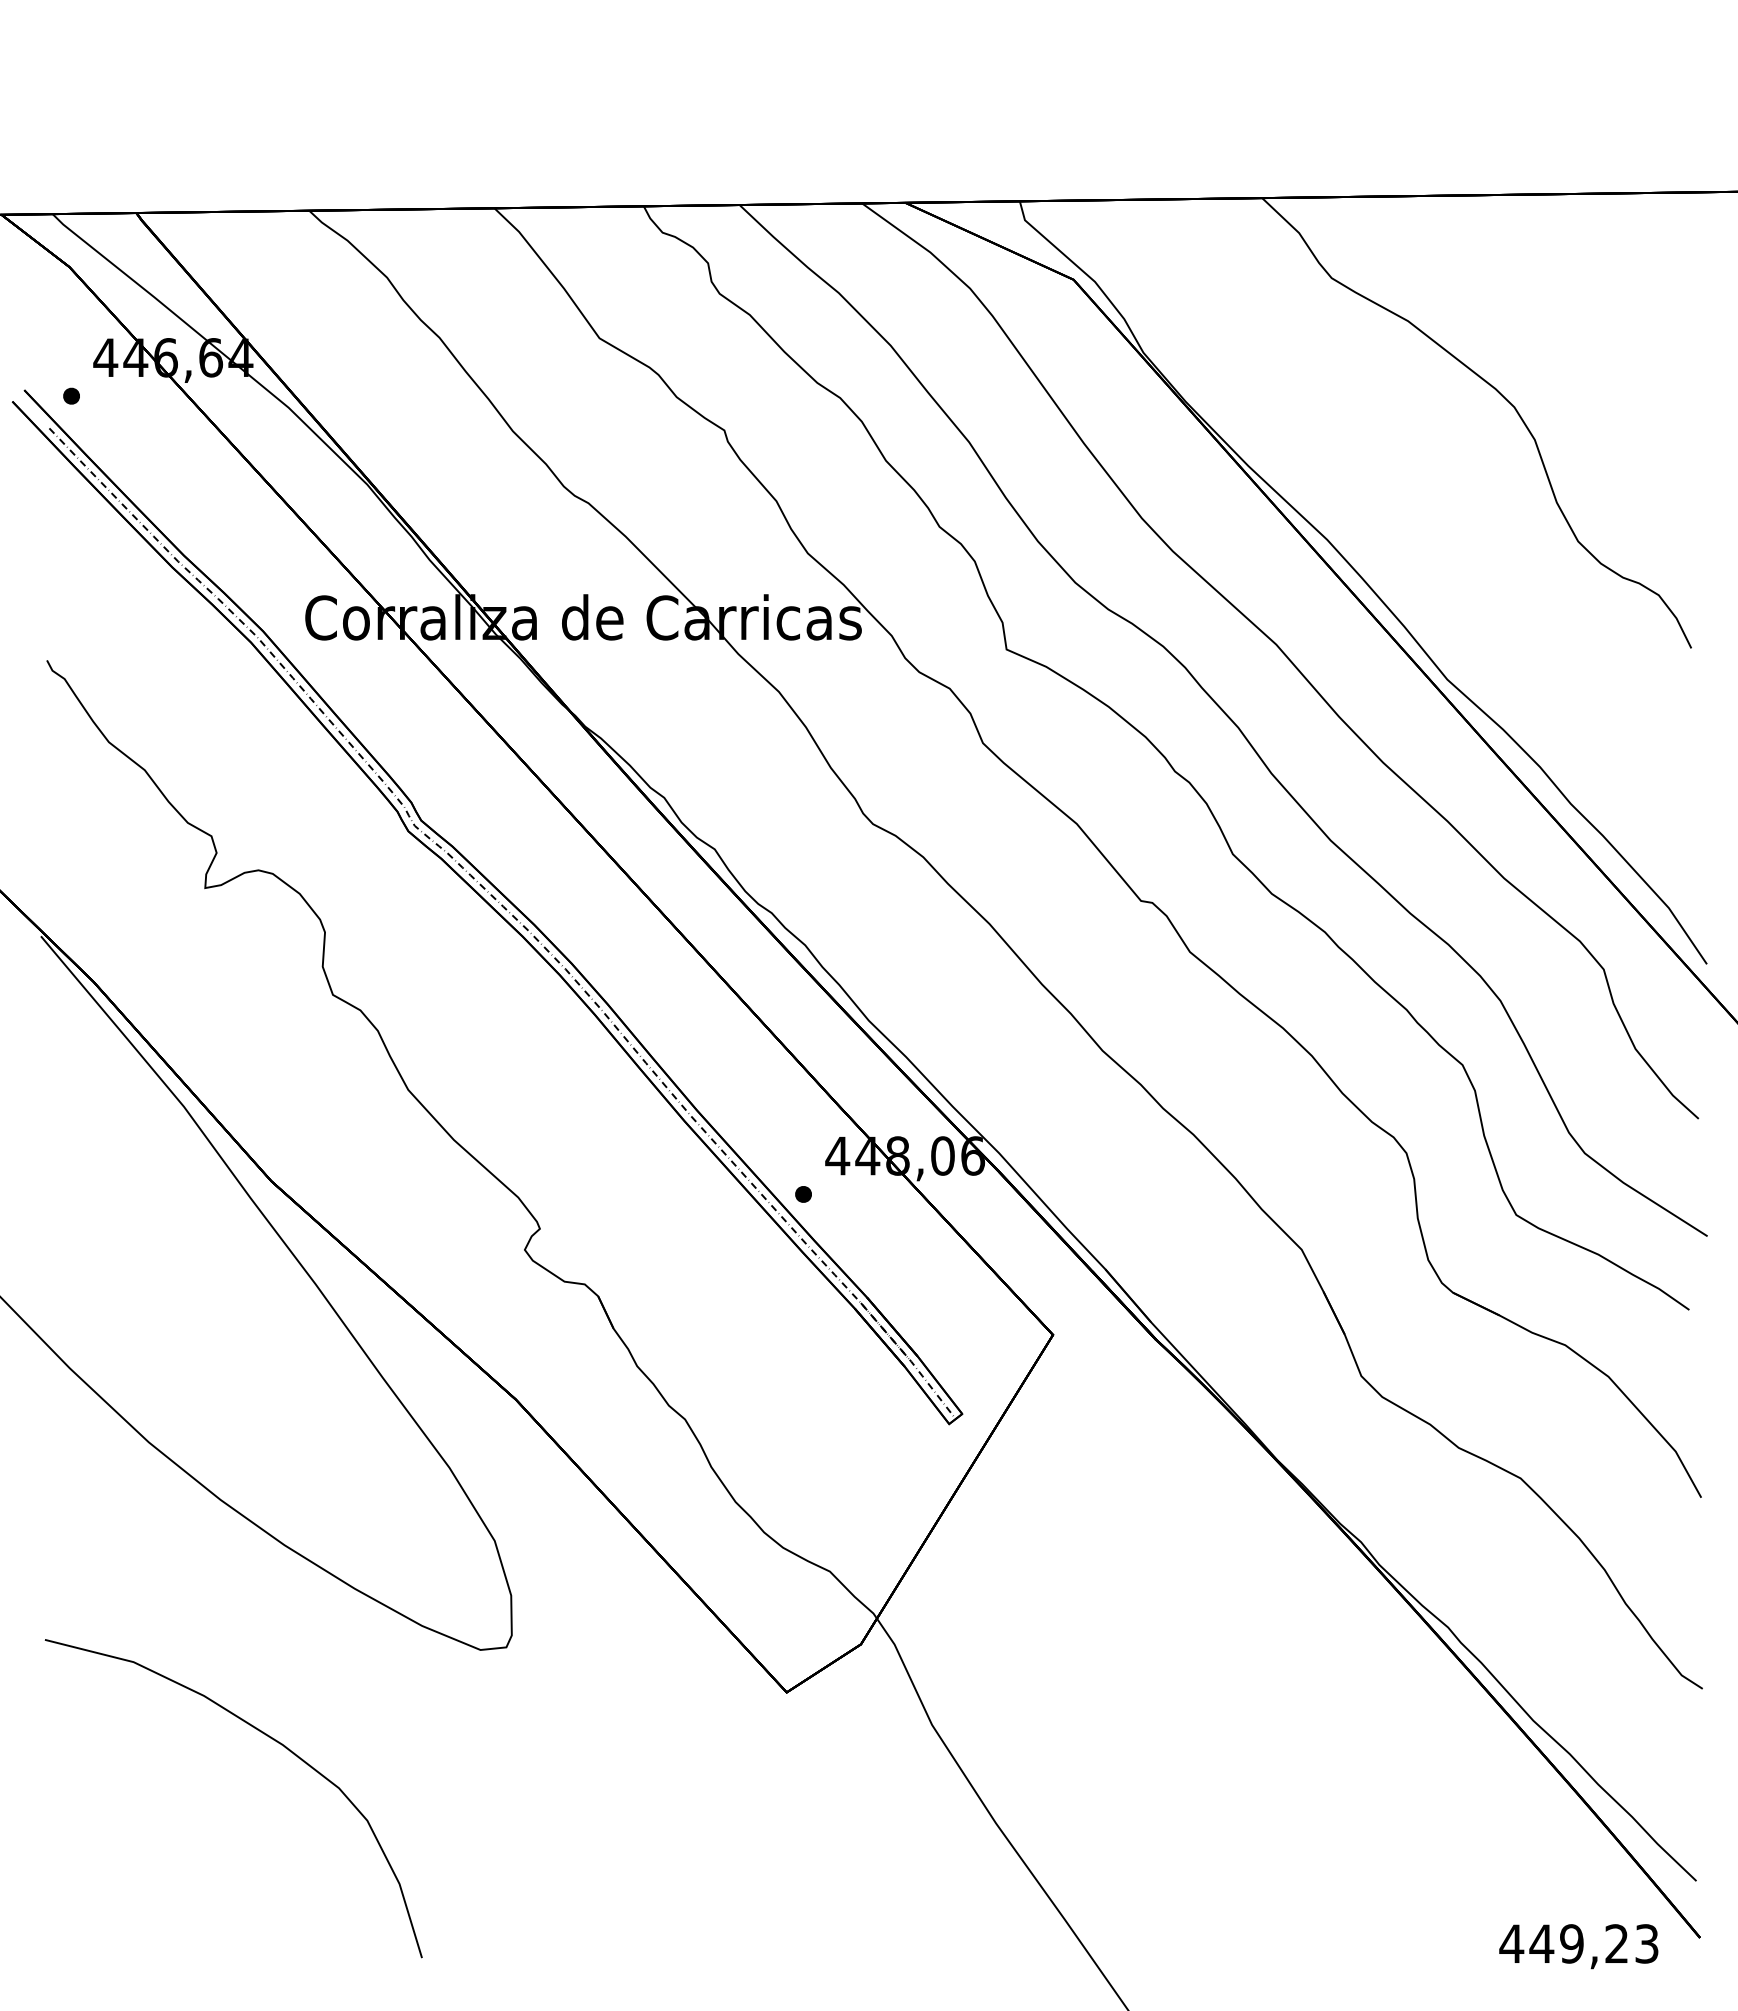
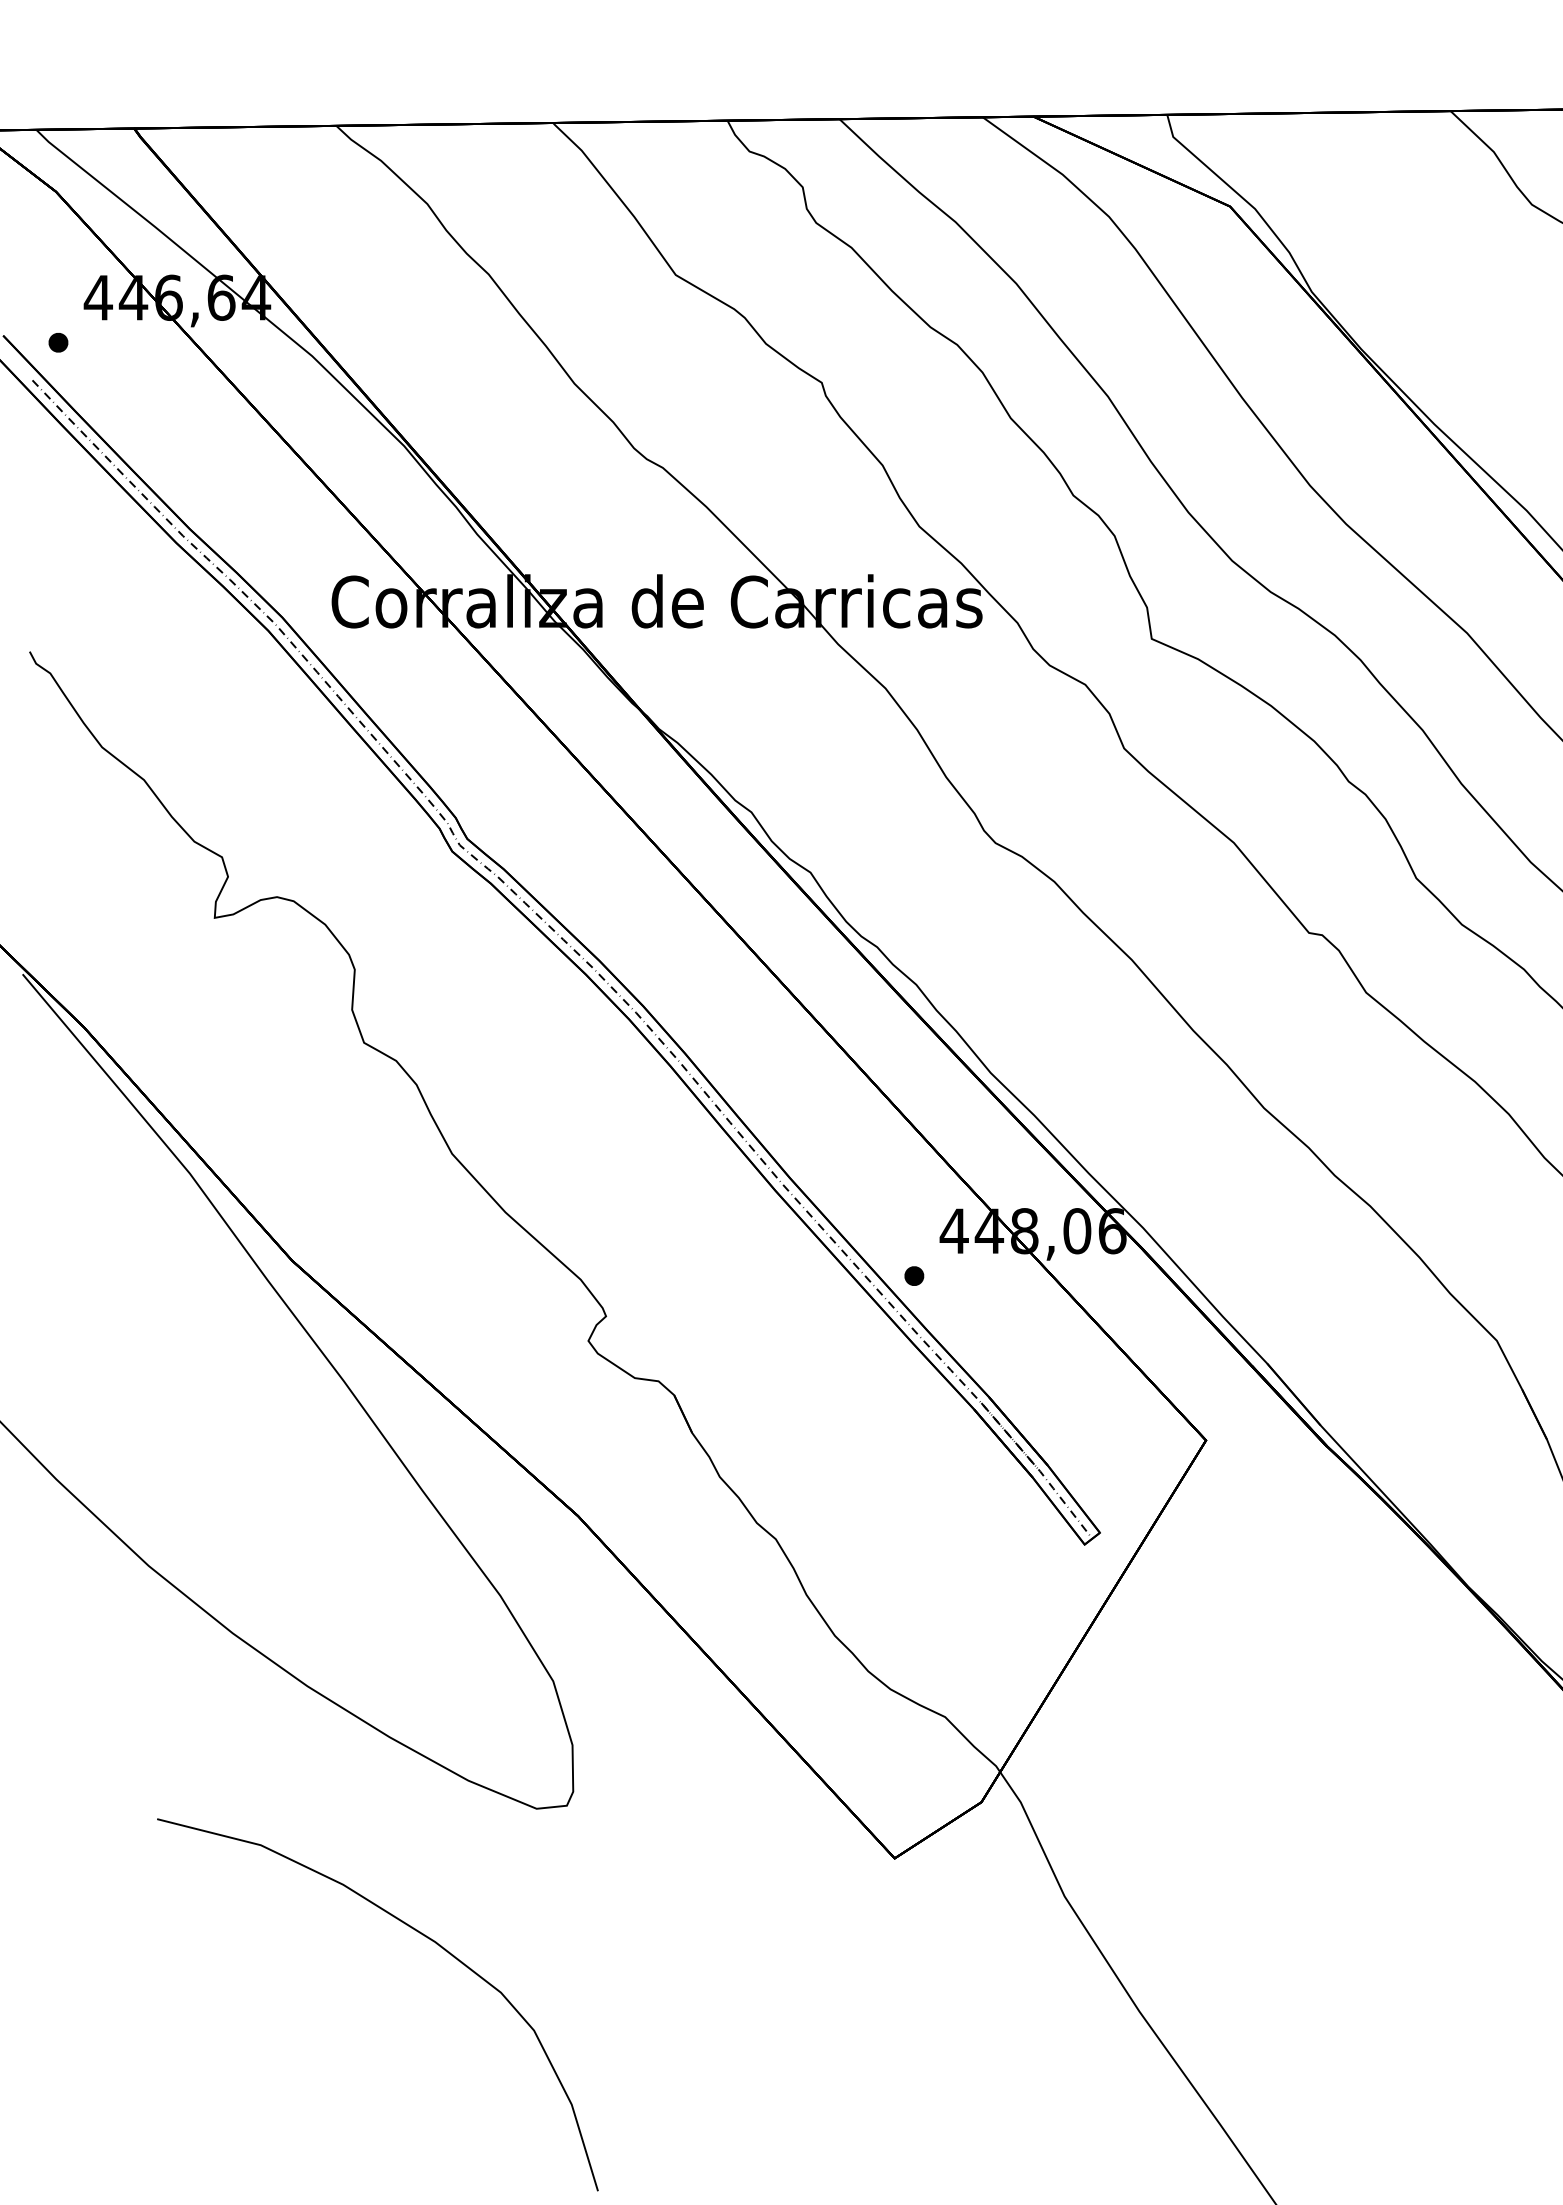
curve: (268, 1737) -> (418, 1933), moved

